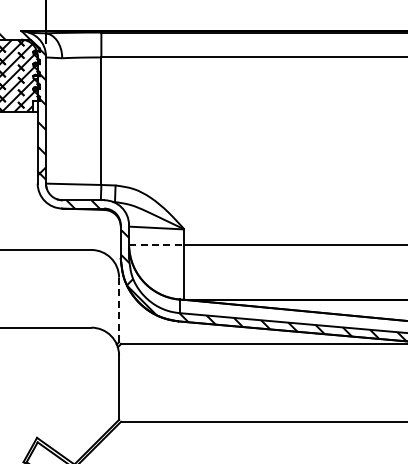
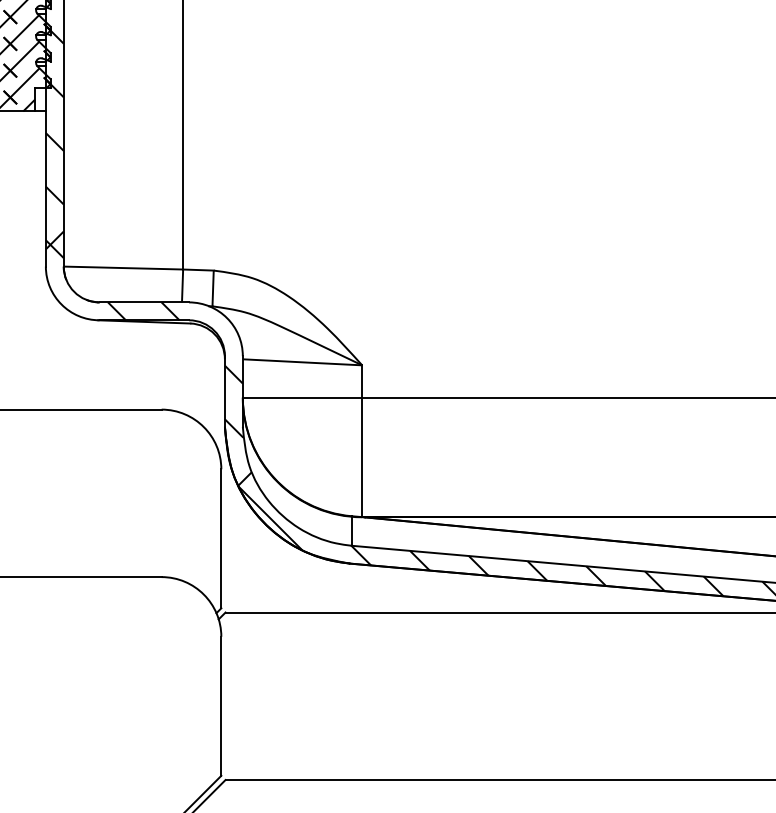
line: (156, 244) -> (301, 397), dashed -> solid
line: (119, 309) -> (222, 537), dashed -> solid

